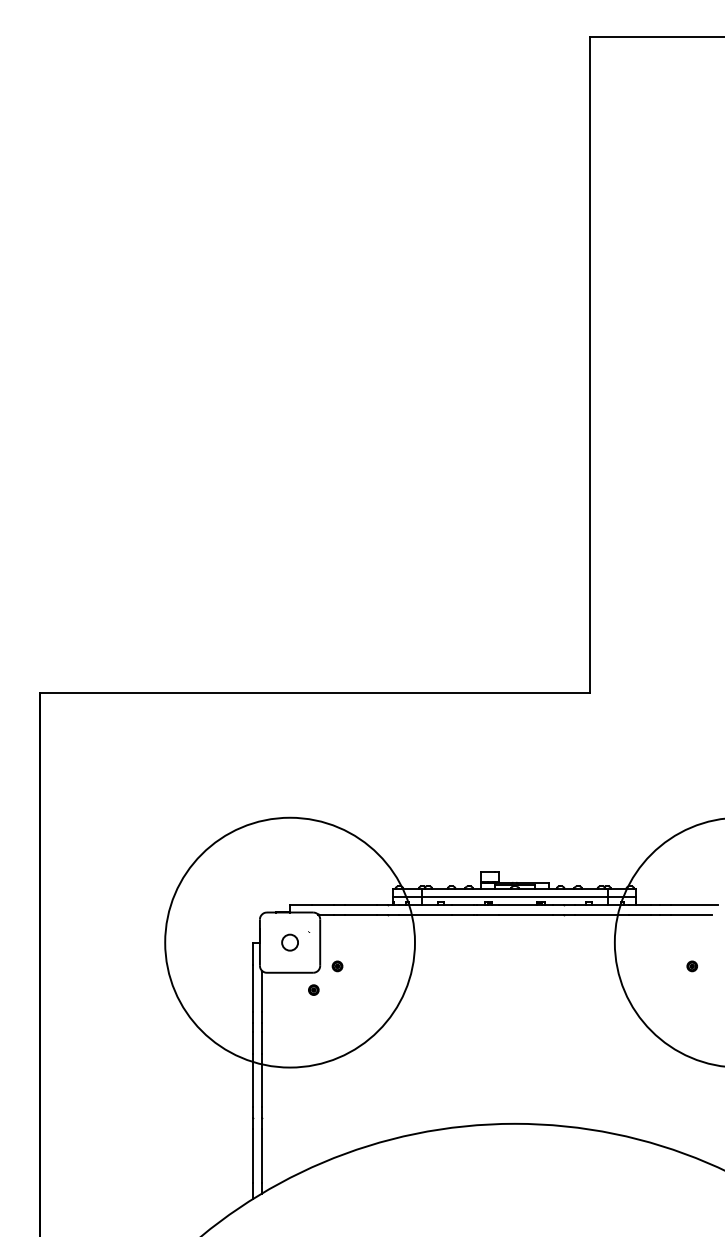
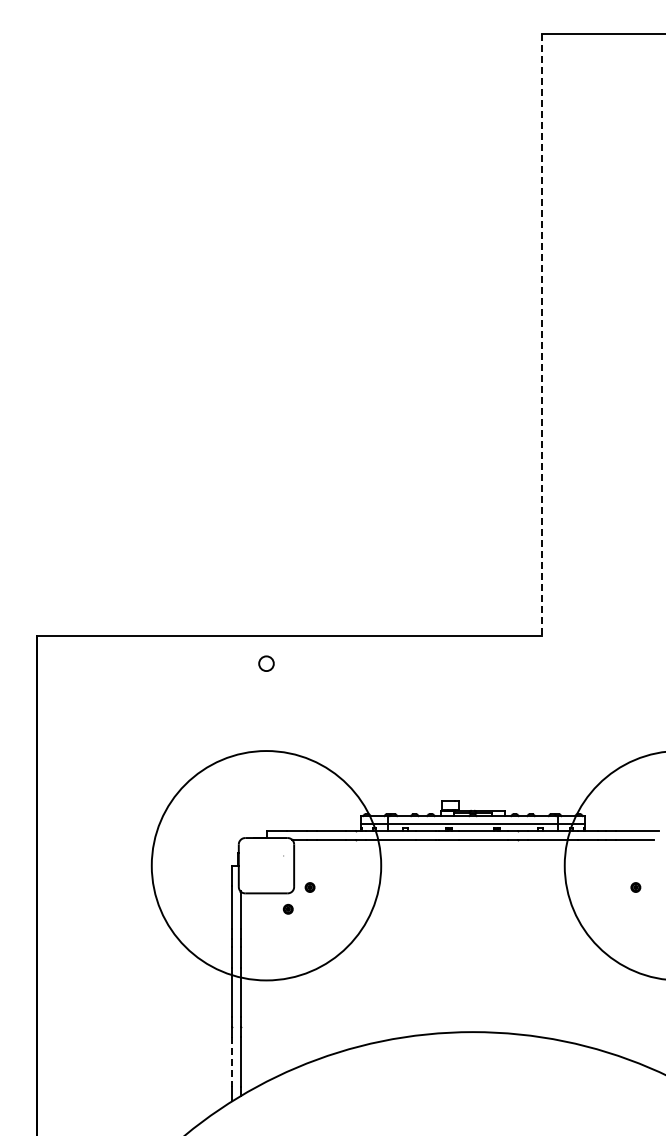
line: (589, 365) -> (541, 335), solid -> dashed
circle: (290, 942) -> (266, 663), moved
line: (253, 1155) -> (232, 1061), solid -> dashed

